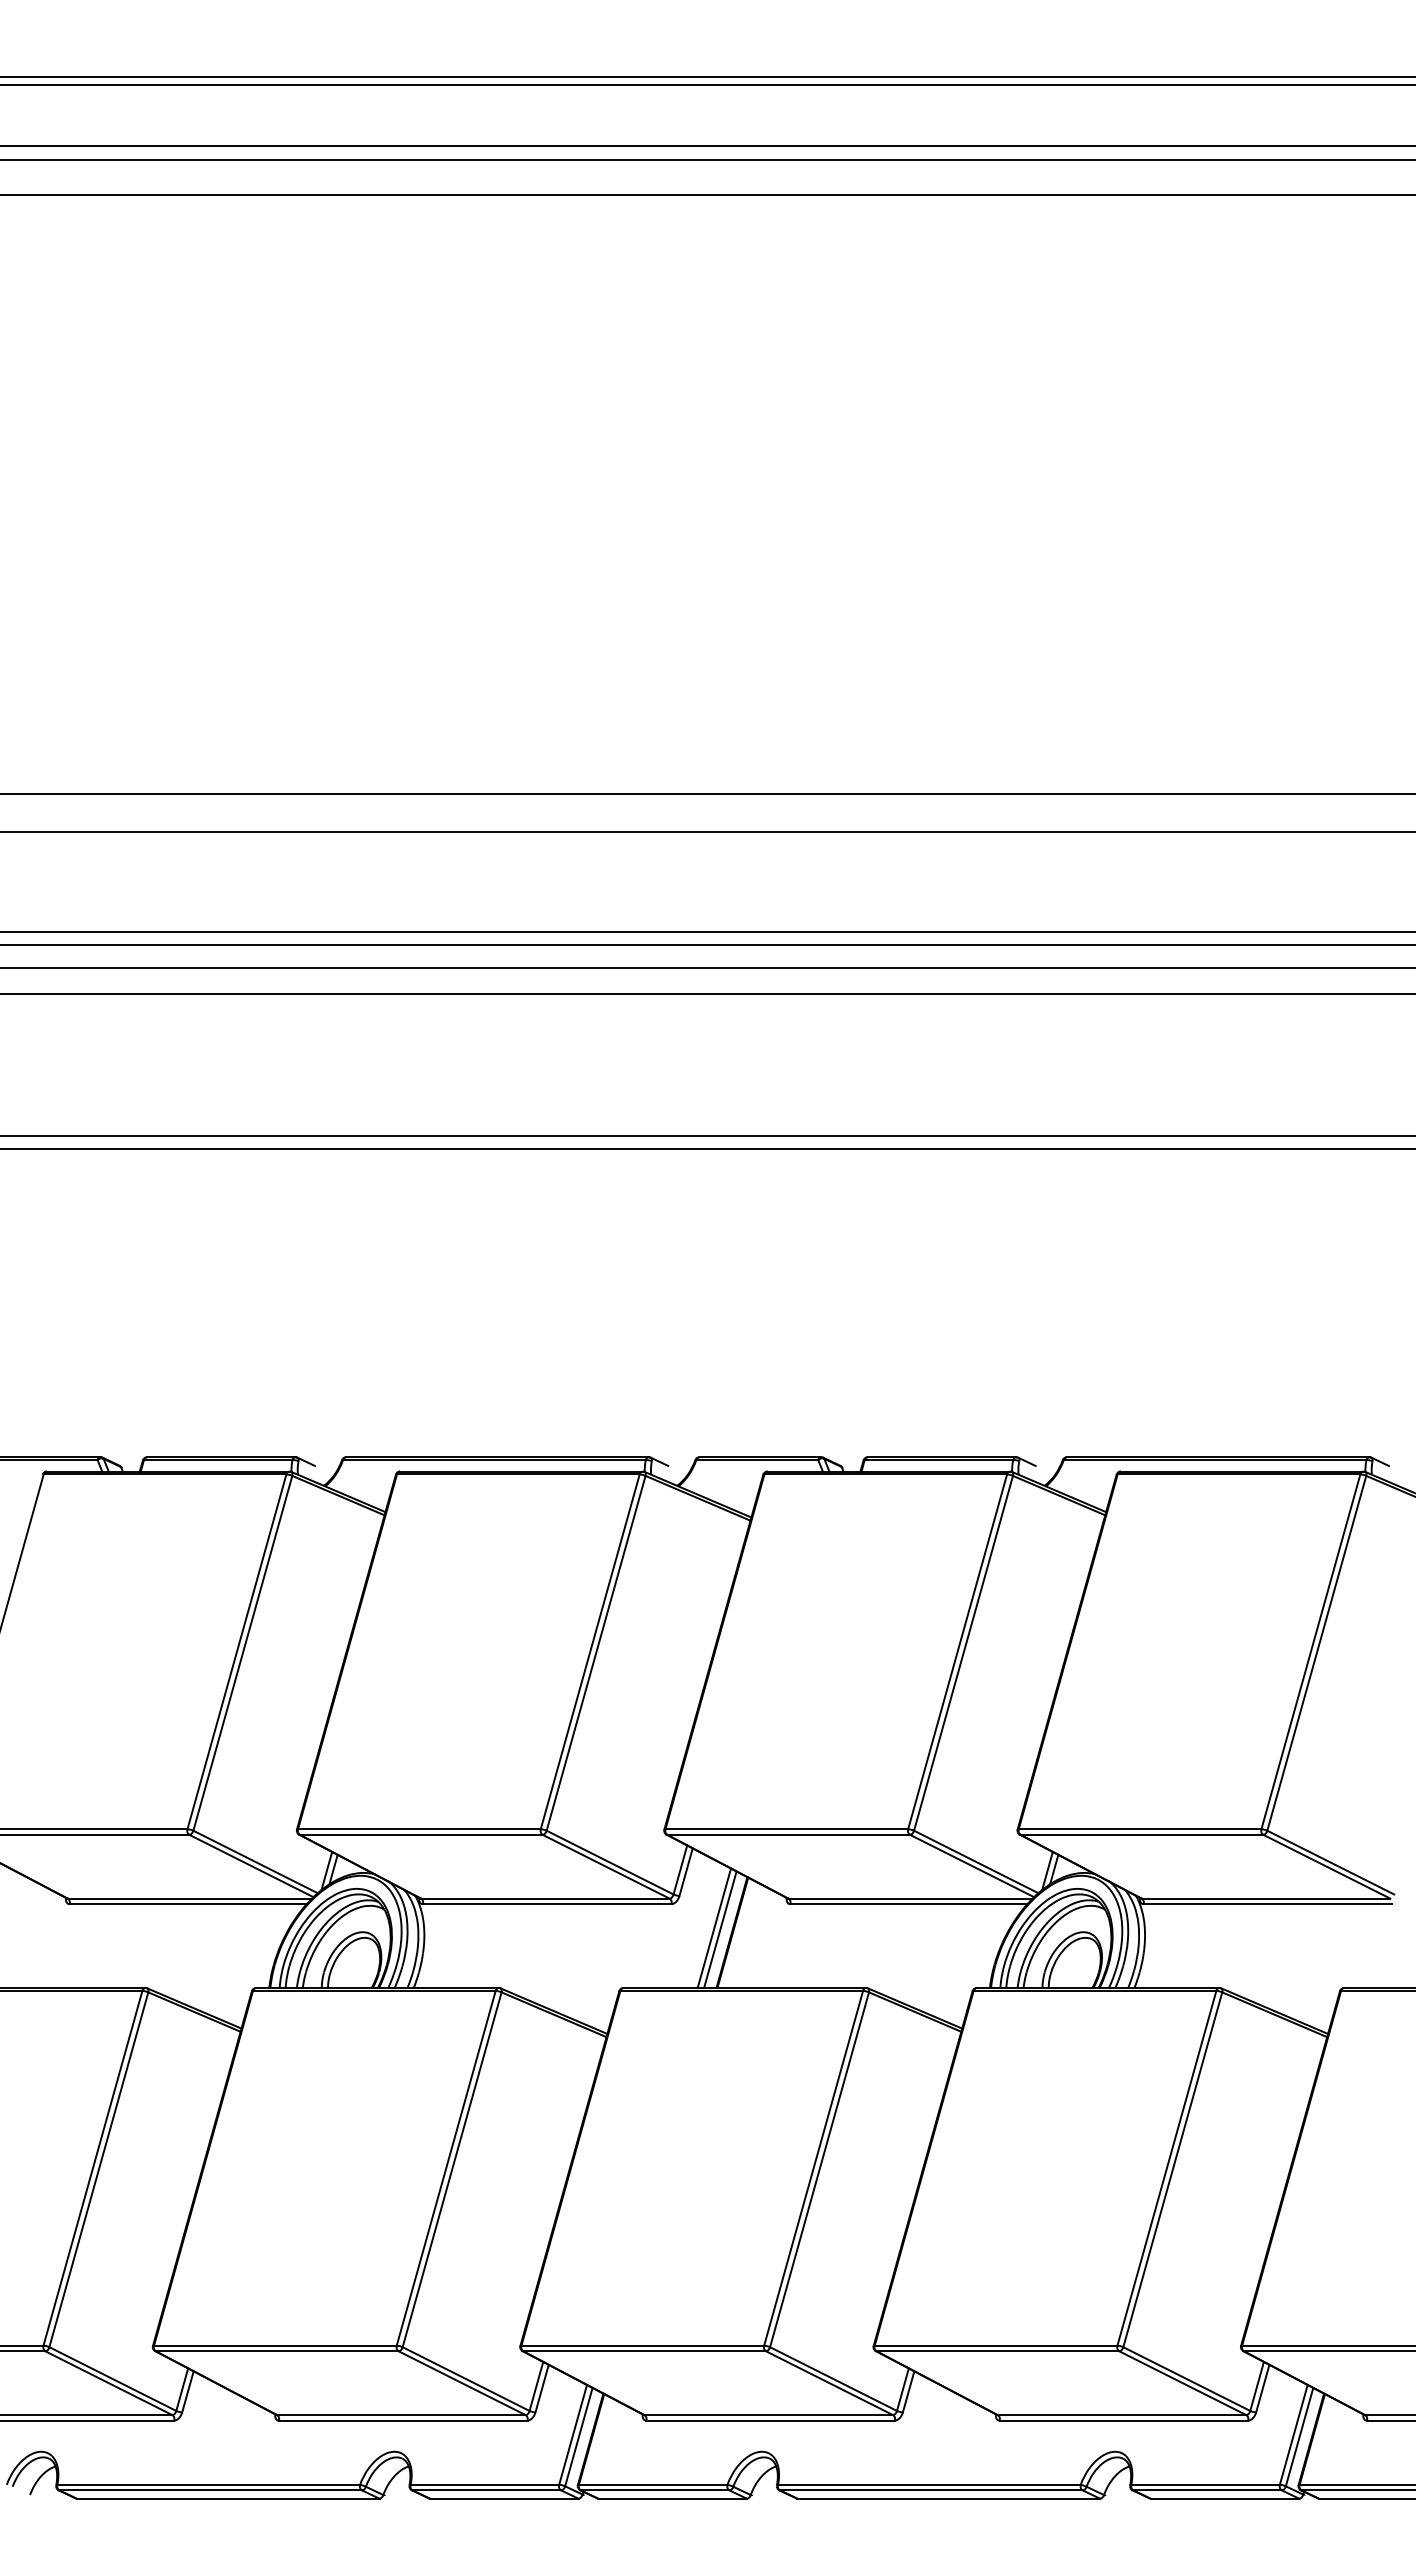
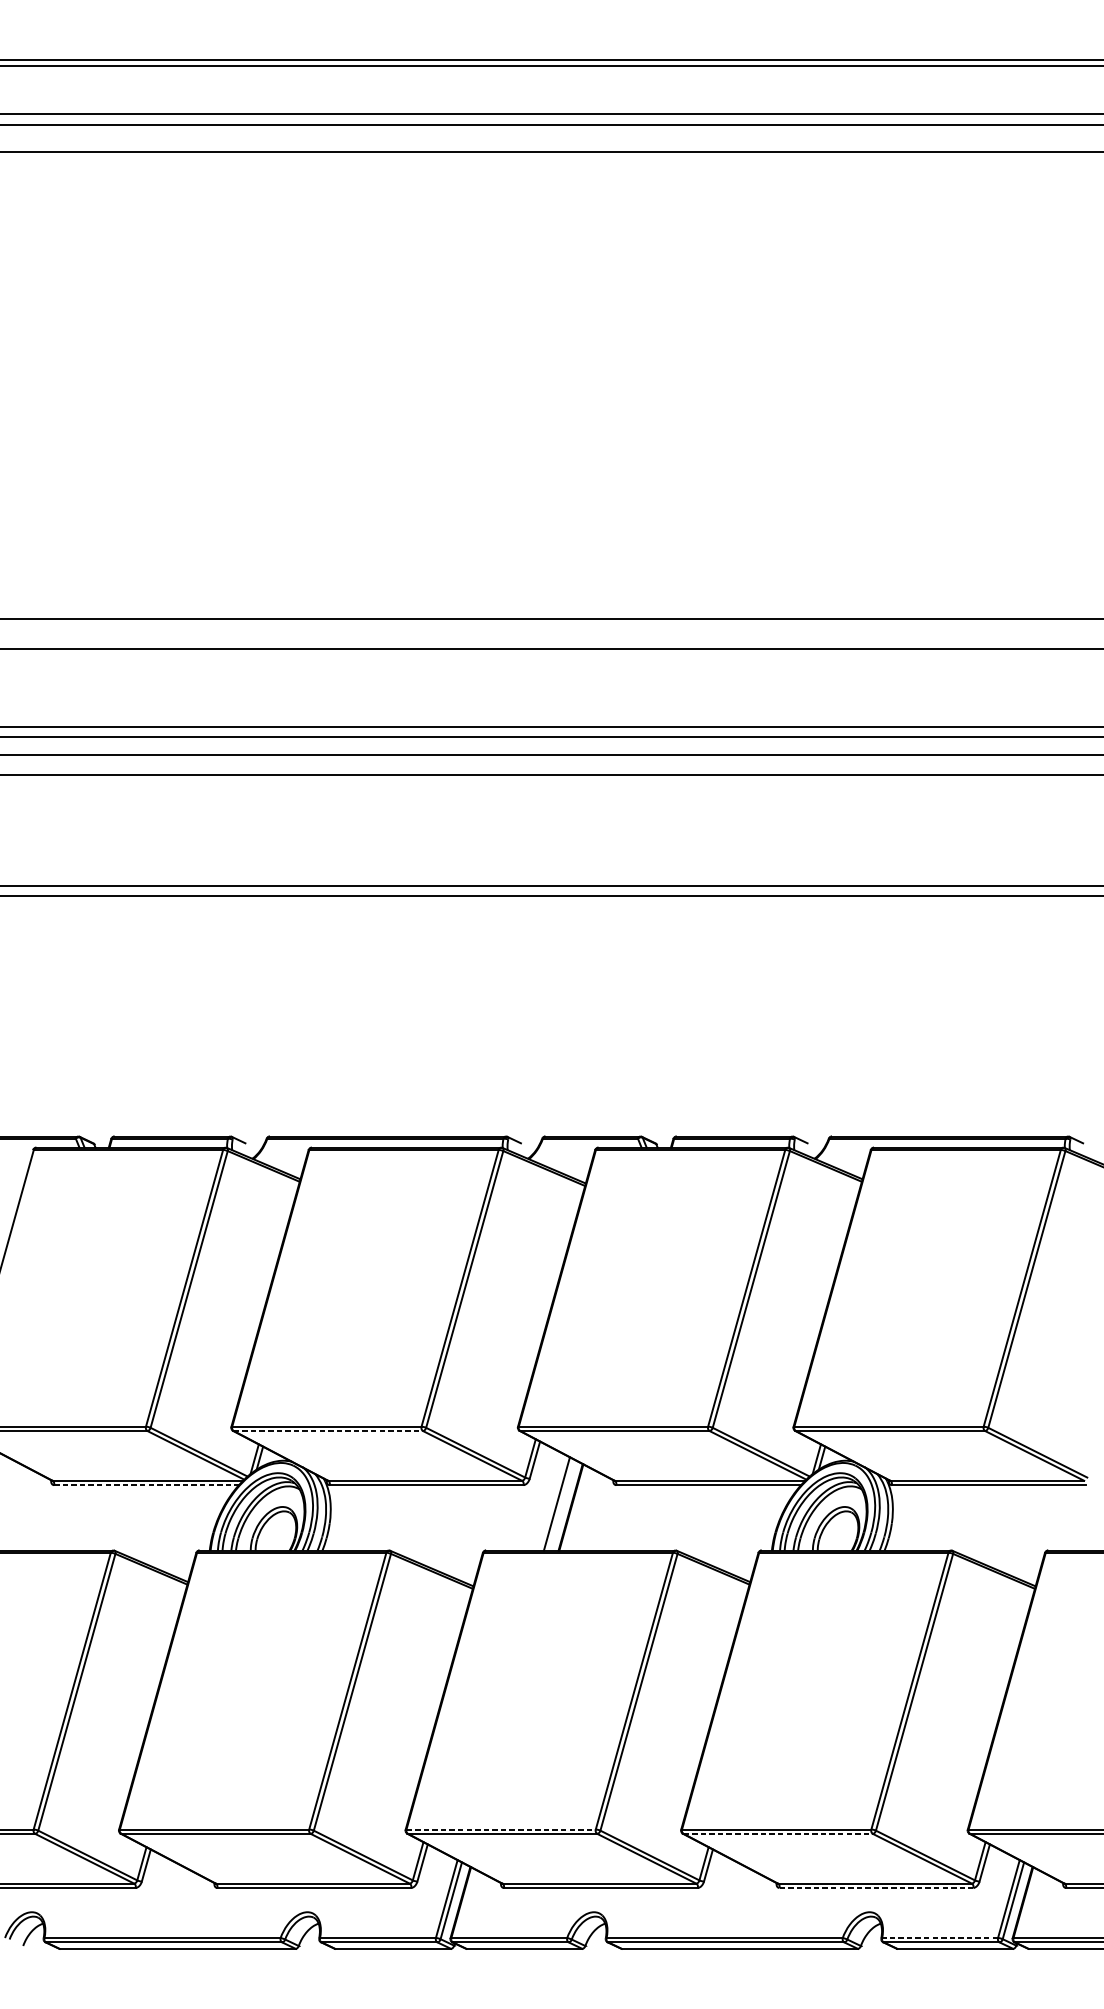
line: (421, 1834) -> (328, 1430), solid -> dashed
line: (188, 1904) -> (146, 1485), solid -> dashed
line: (720, 1929) -> (561, 1504), removed
line: (643, 2345) -> (501, 1829), solid -> dashed
line: (998, 2351) -> (778, 1834), solid -> dashed
line: (1124, 2420) -> (876, 1887), solid -> dashed
line: (1205, 2484) -> (940, 1937), solid -> dashed

